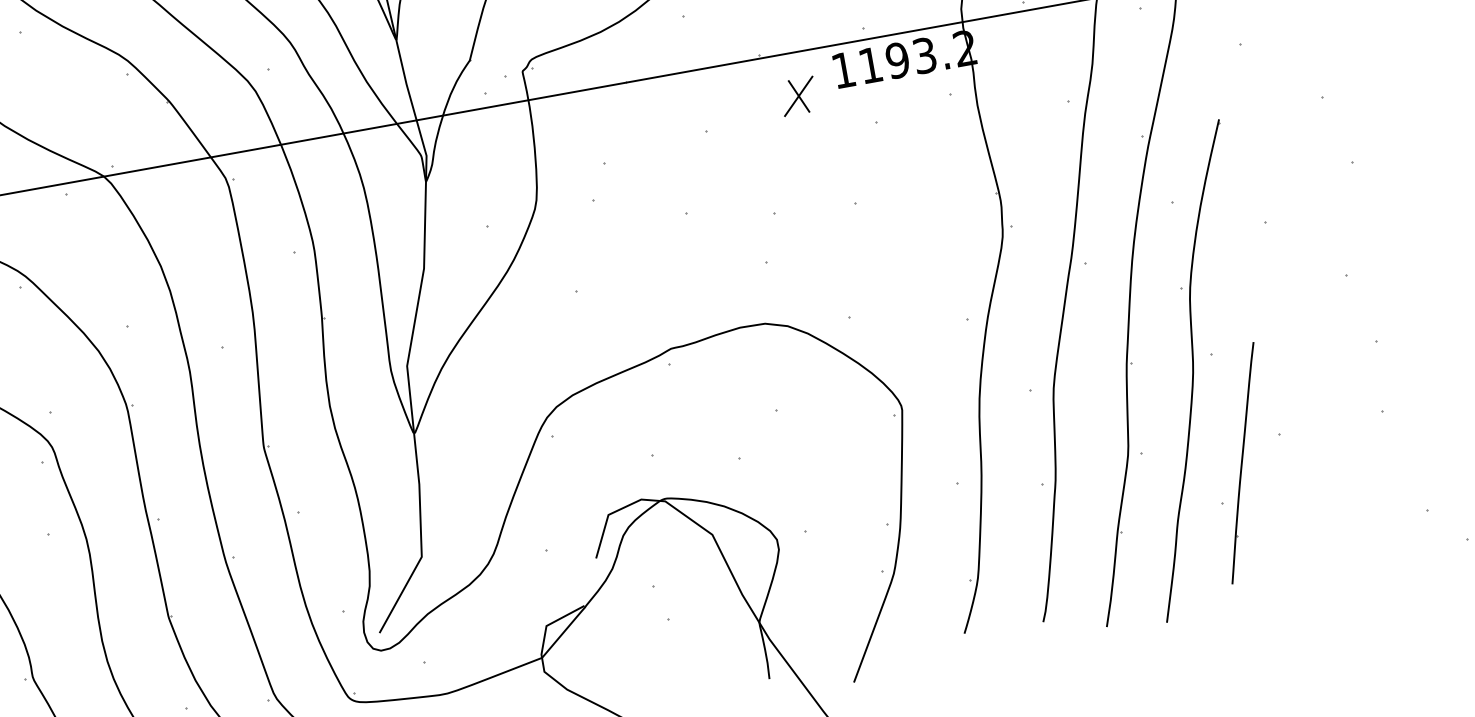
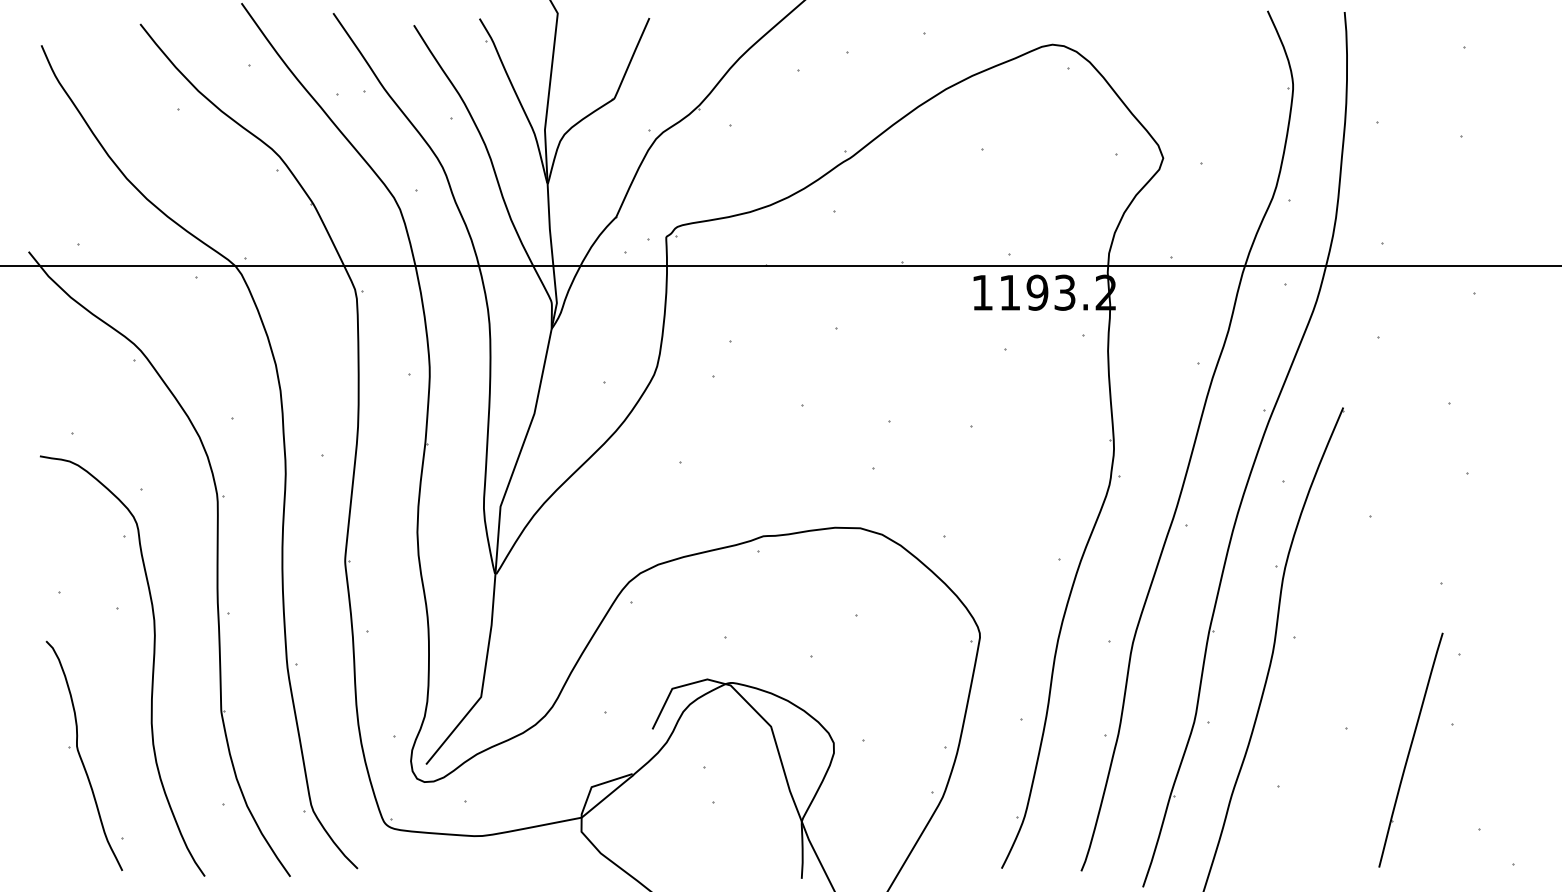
part: (798, 96) -> (933, 310), removed
part: (1242, 462) -> (1410, 749), moved

